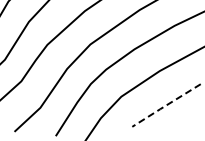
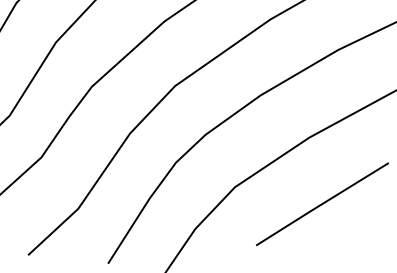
line: (165, 106) -> (320, 206), dashed -> solid

